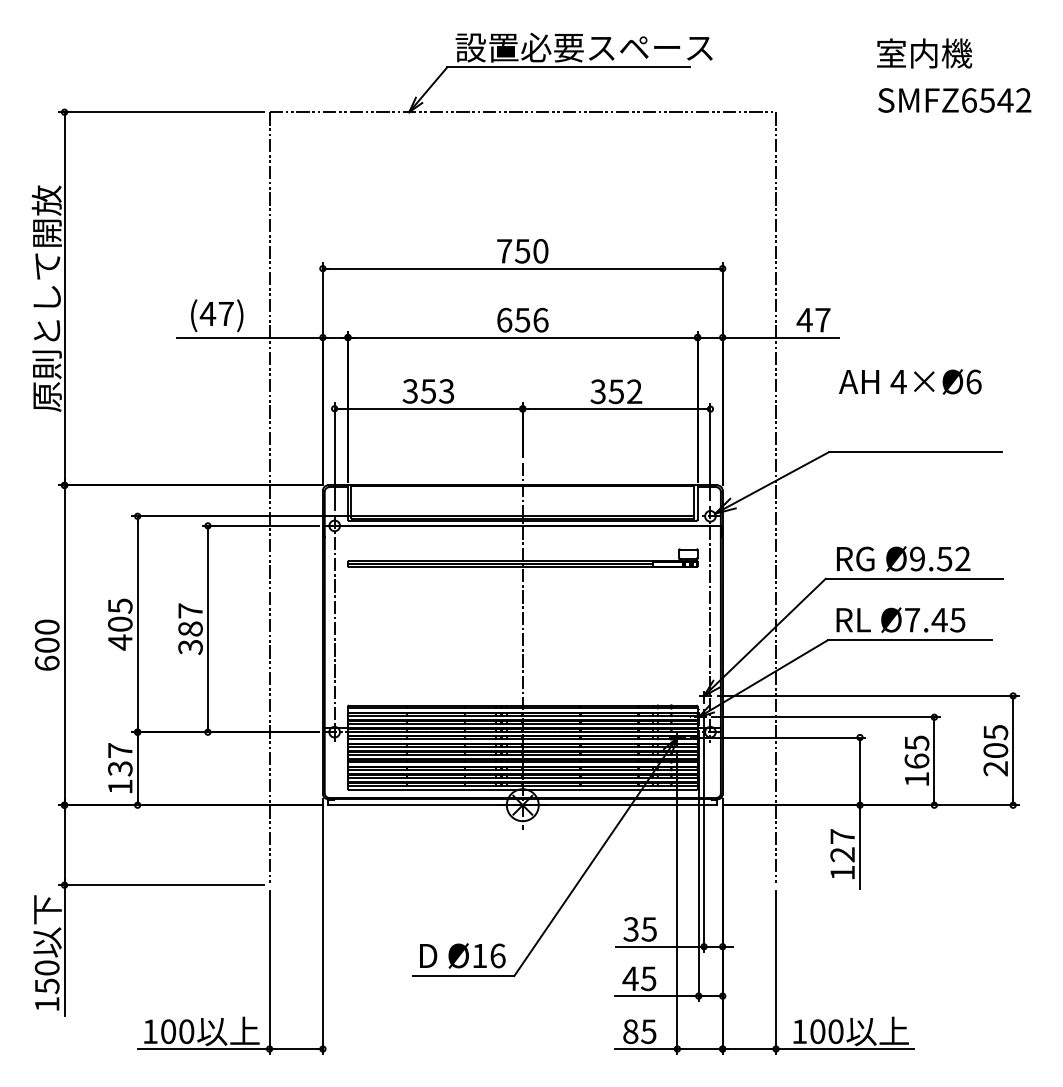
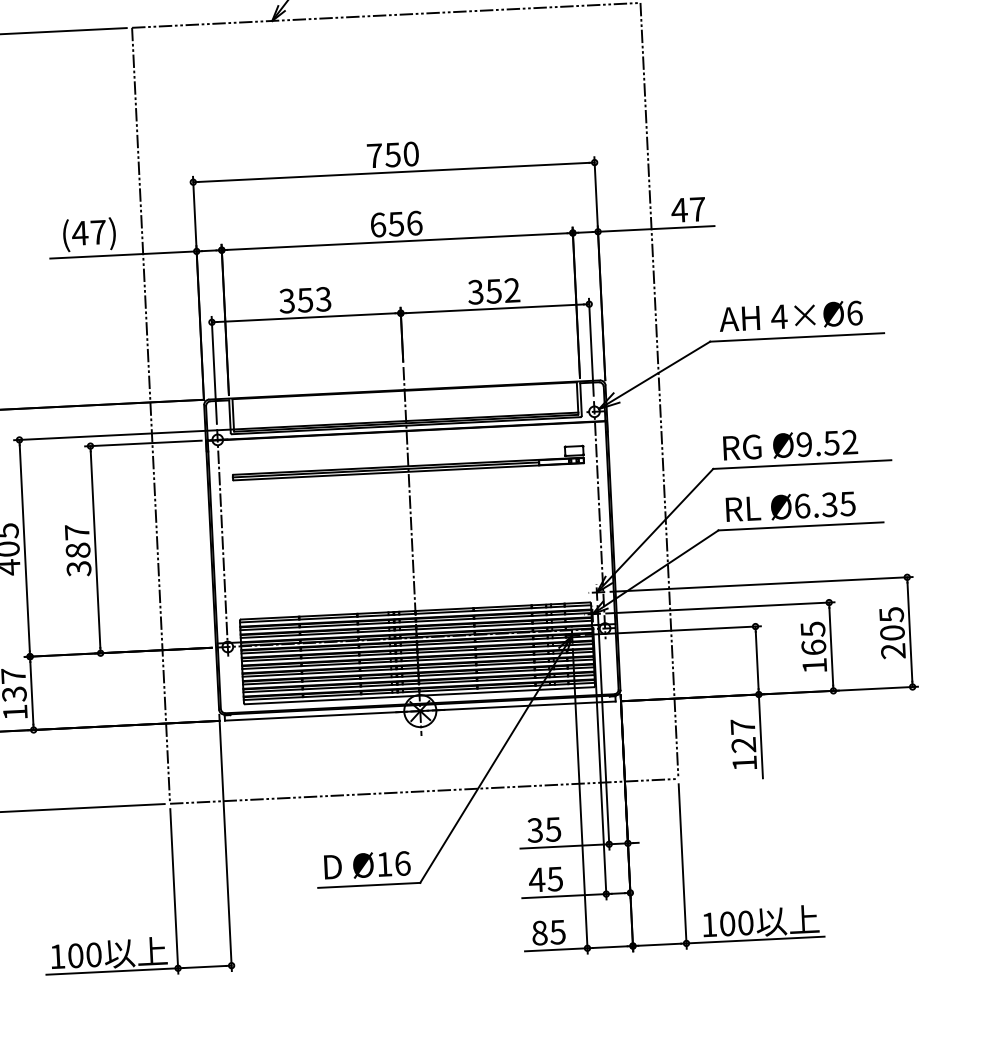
text: (910, 381) -> (791, 315), moved
text: (926, 619) -> (816, 504), Ø7.45 -> Ø6.35
line: (522, 885) -> (423, 791), added

